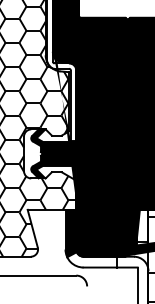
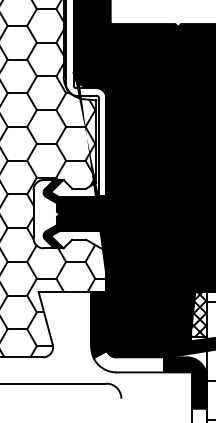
hatch: (142, 225) -> (198, 313), added
fill: (132, 275) -> (184, 383), added

